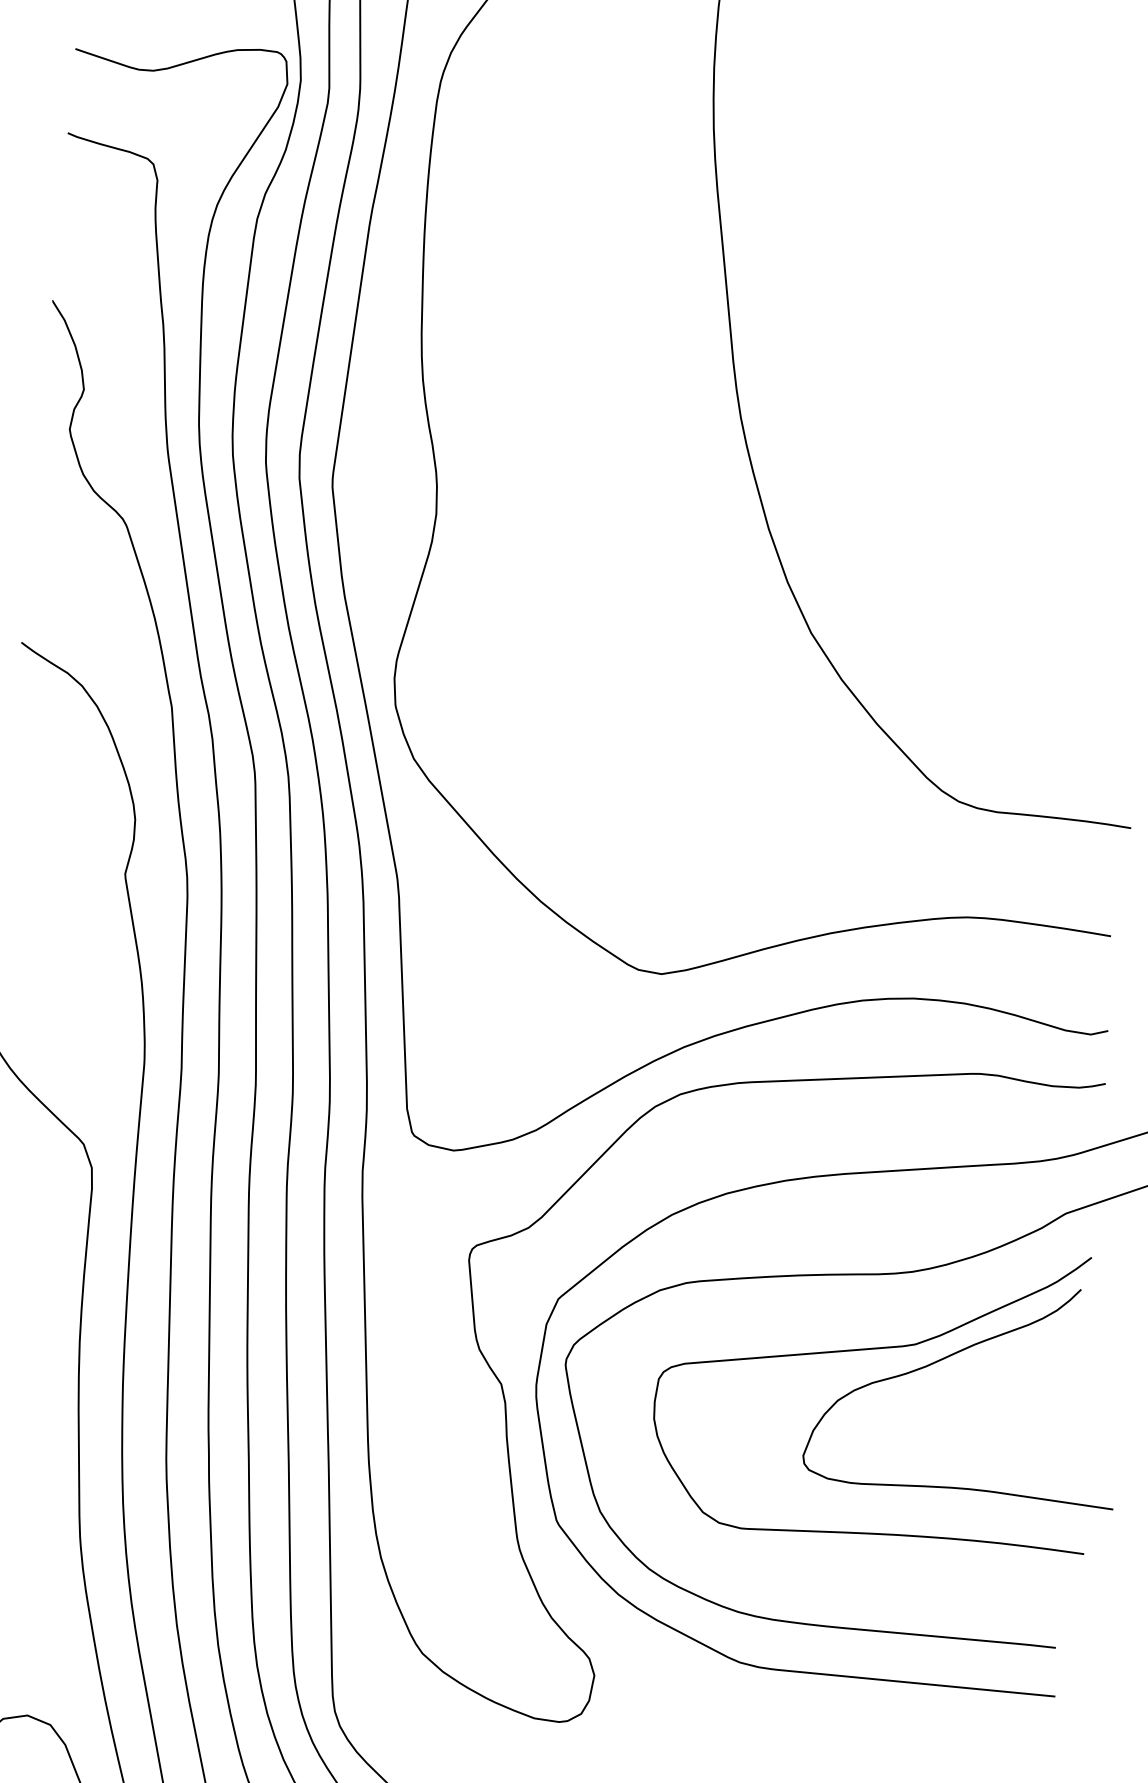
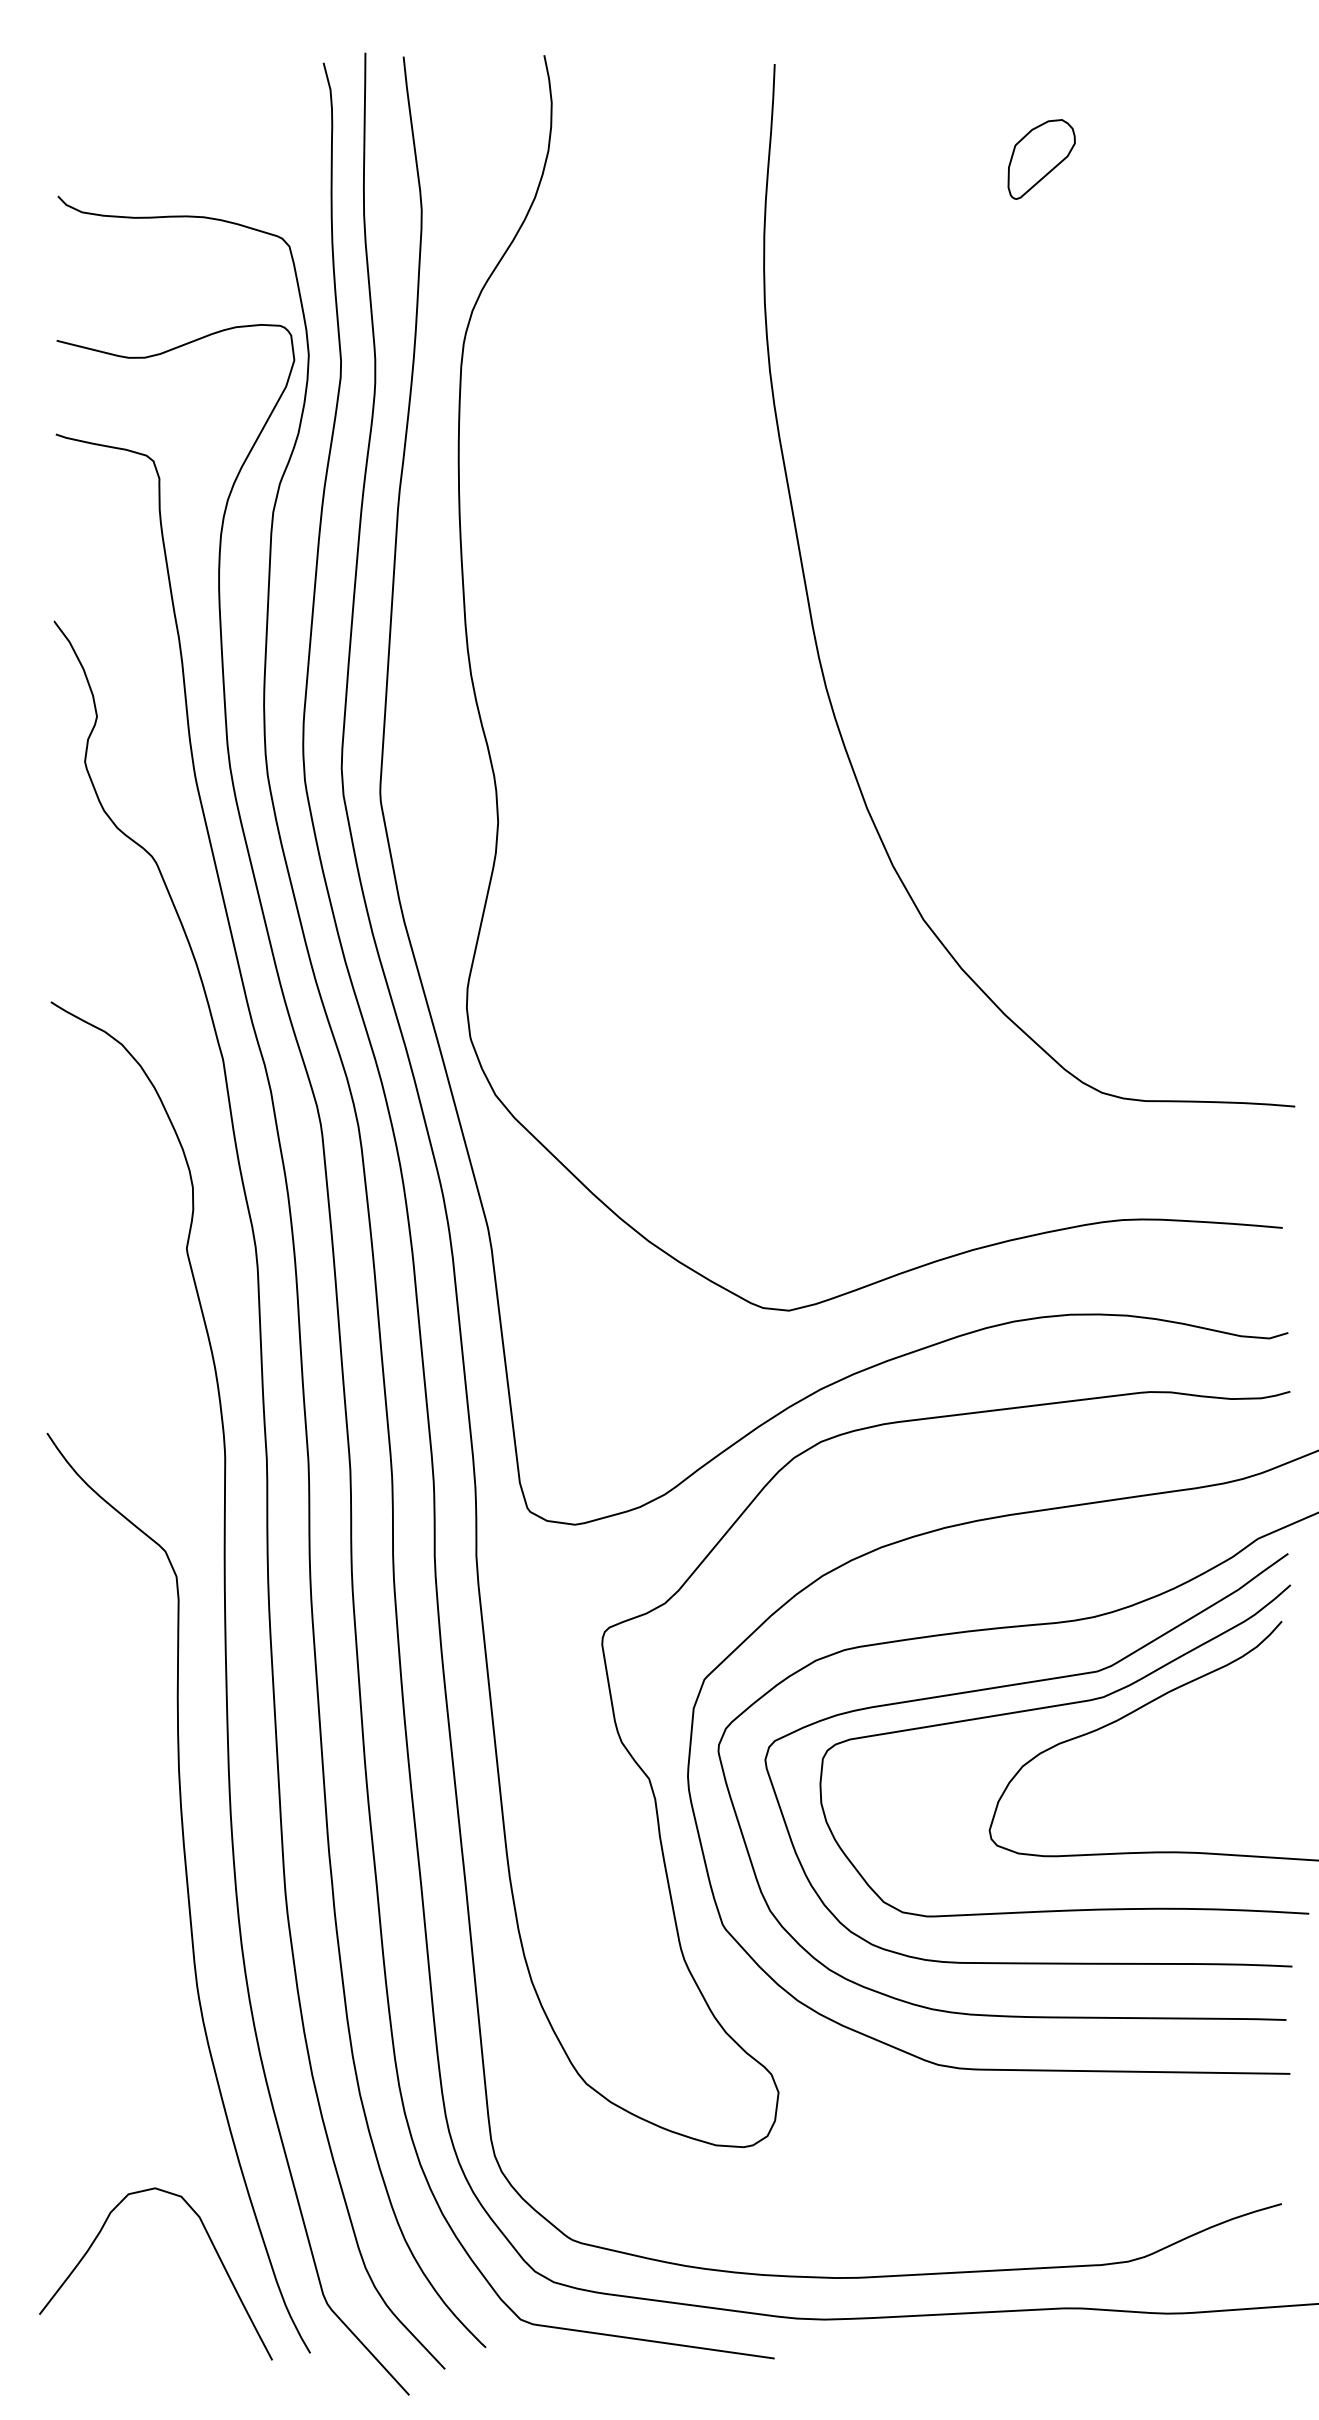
curve: (839, 1327) -> (1017, 1685), added

